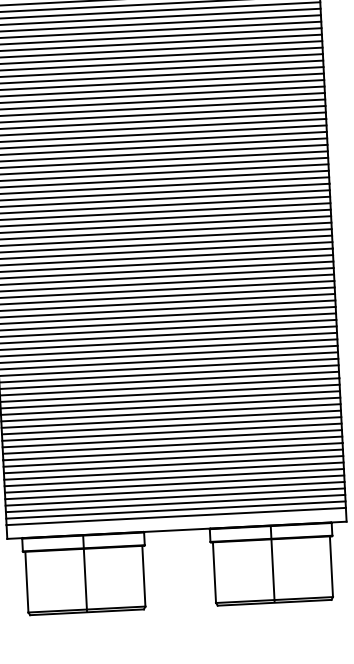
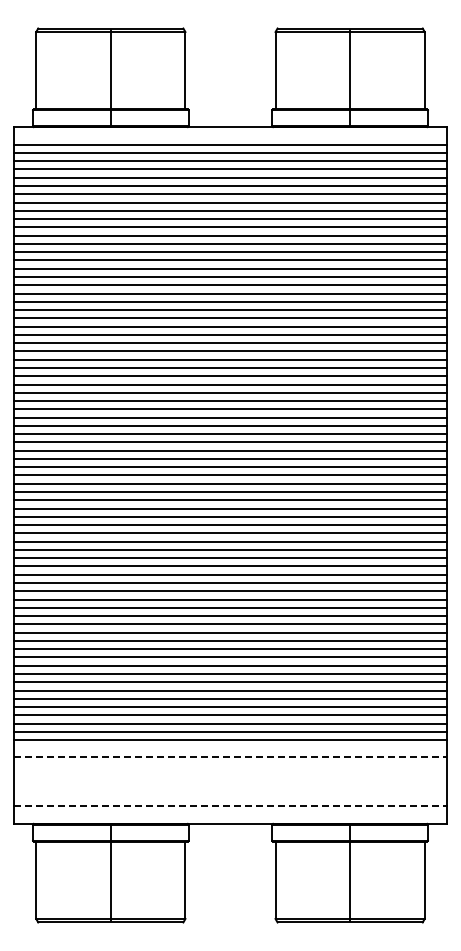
line: (173, 471) -> (230, 748), removed
line: (174, 477) -> (230, 756), solid -> dashed
line: (174, 483) -> (230, 764), removed
line: (174, 490) -> (230, 773), removed
line: (175, 497) -> (230, 781), removed
line: (175, 503) -> (230, 789), removed
line: (175, 510) -> (230, 798), removed
line: (176, 516) -> (230, 806), solid -> dashed

